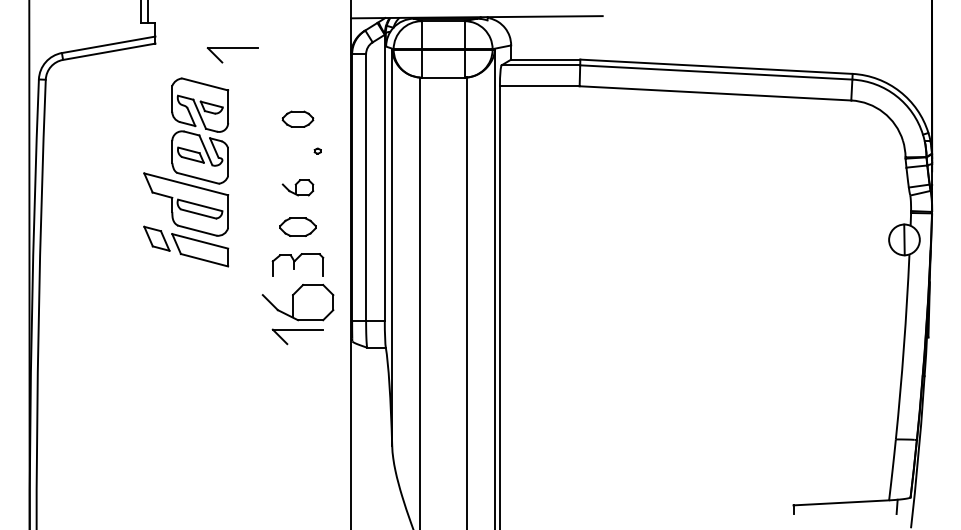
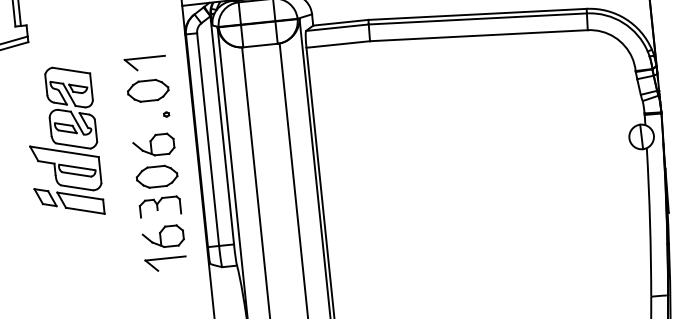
part: (232, 48) -> (144, 58), moved
part: (297, 118) -> (147, 90), size x1.67
part: (297, 187) -> (153, 145), size x1.67
part: (297, 226) -> (156, 176), size x1.43
part: (297, 302) -> (162, 236), size x0.71

